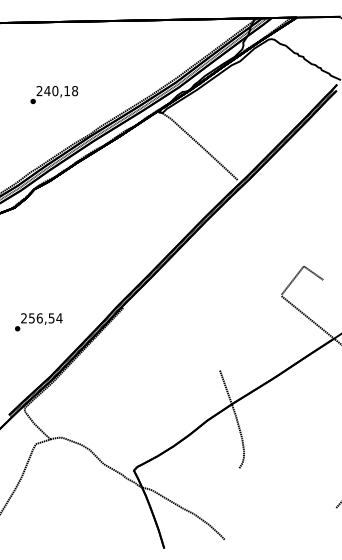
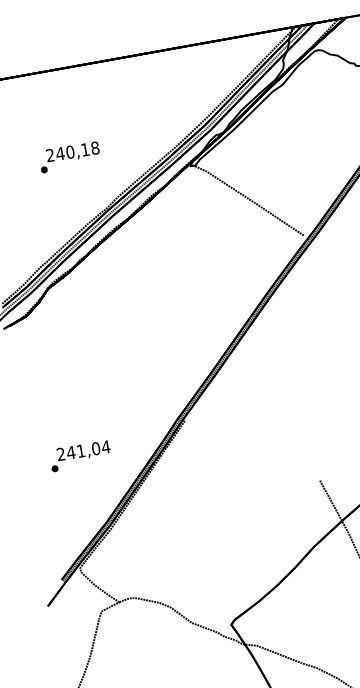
text: (54, 95) -> (70, 157), moved
text: (41, 318) -> (83, 450), 256,54 -> 241,04

